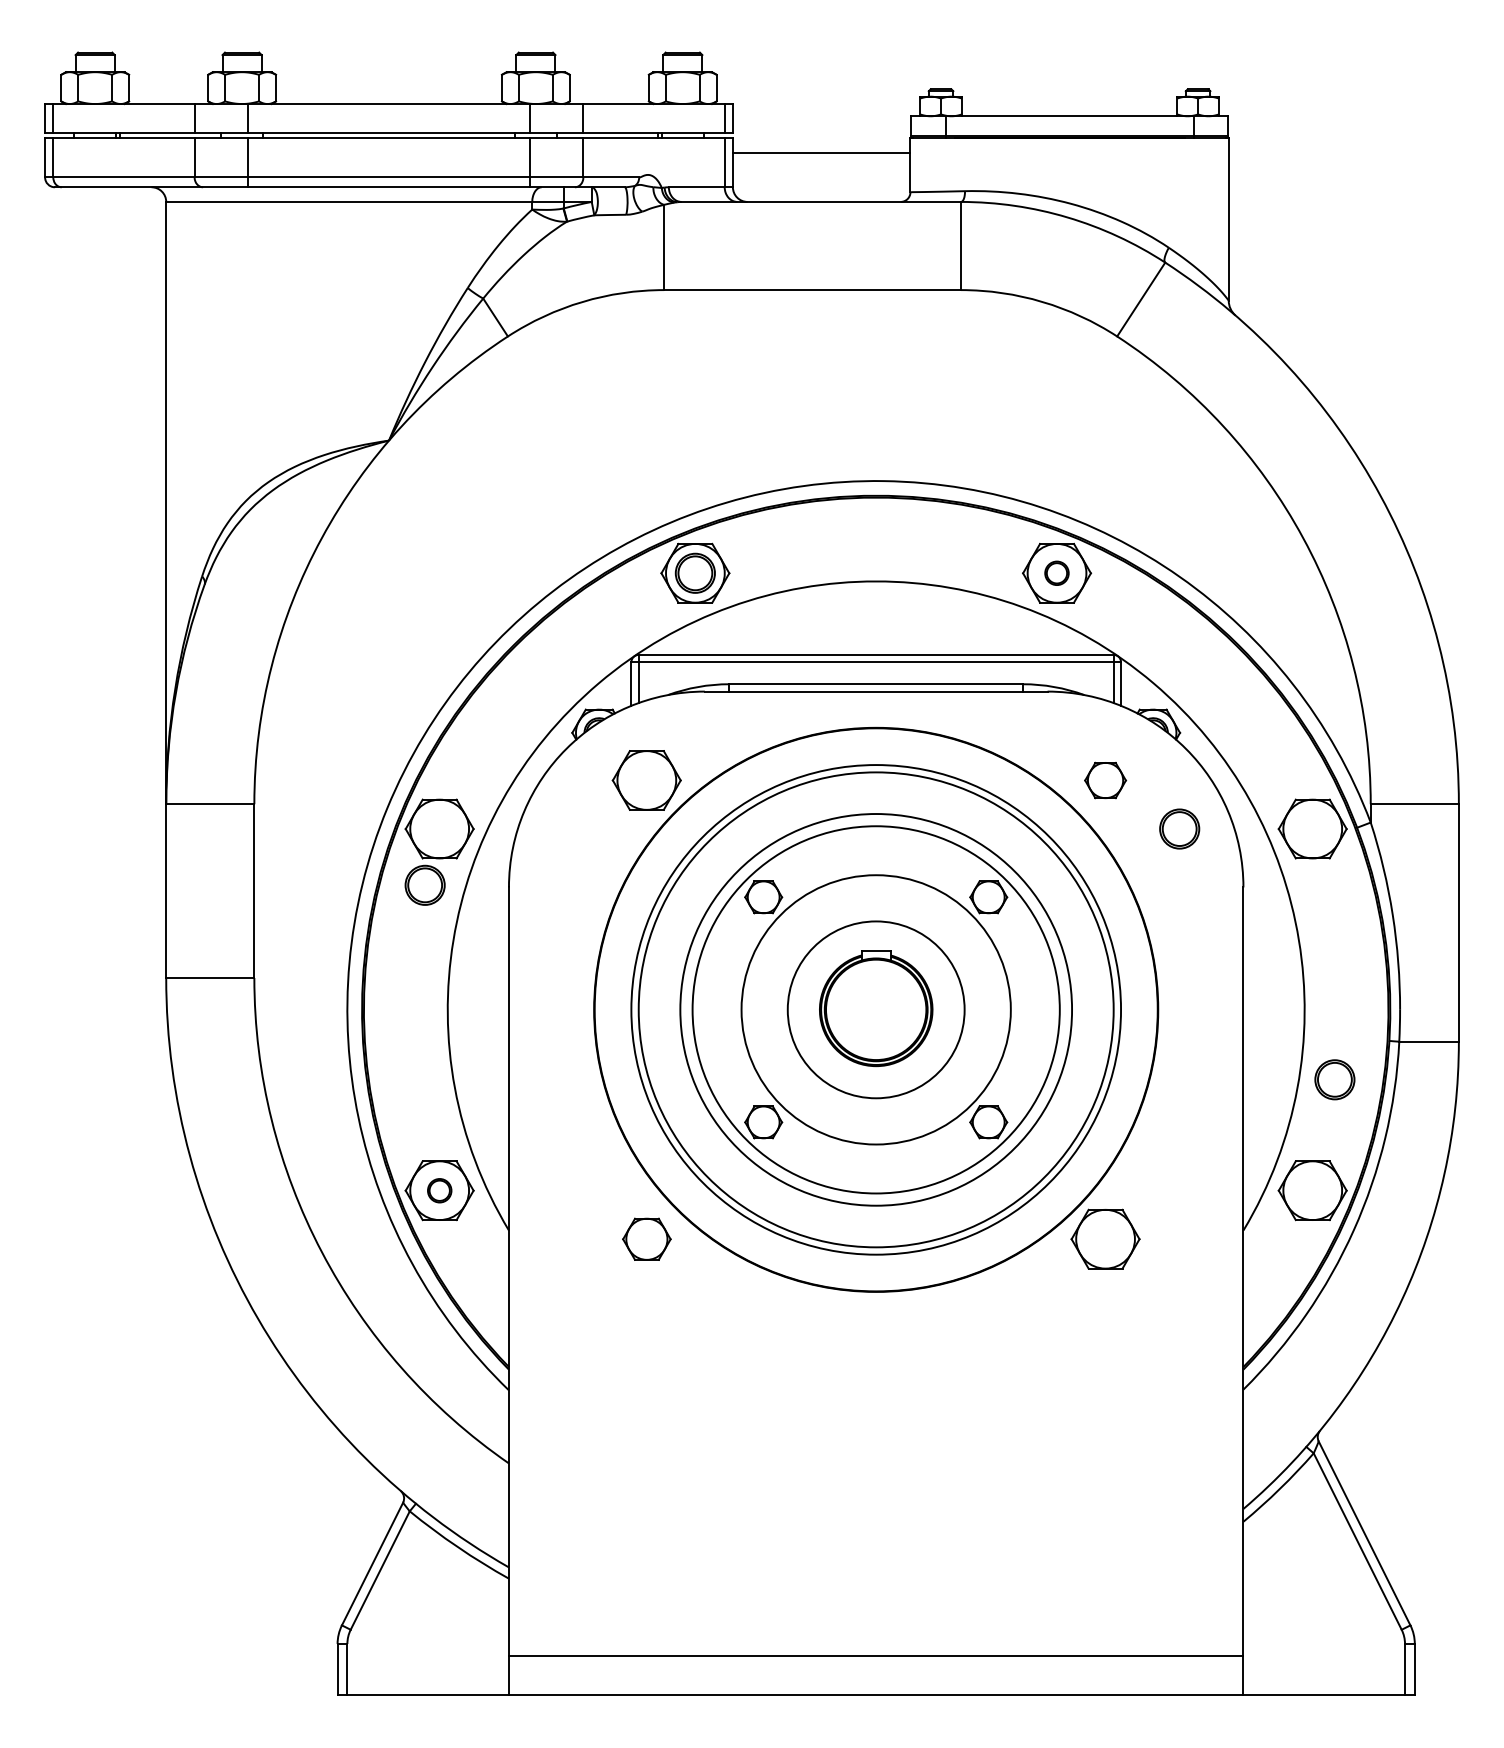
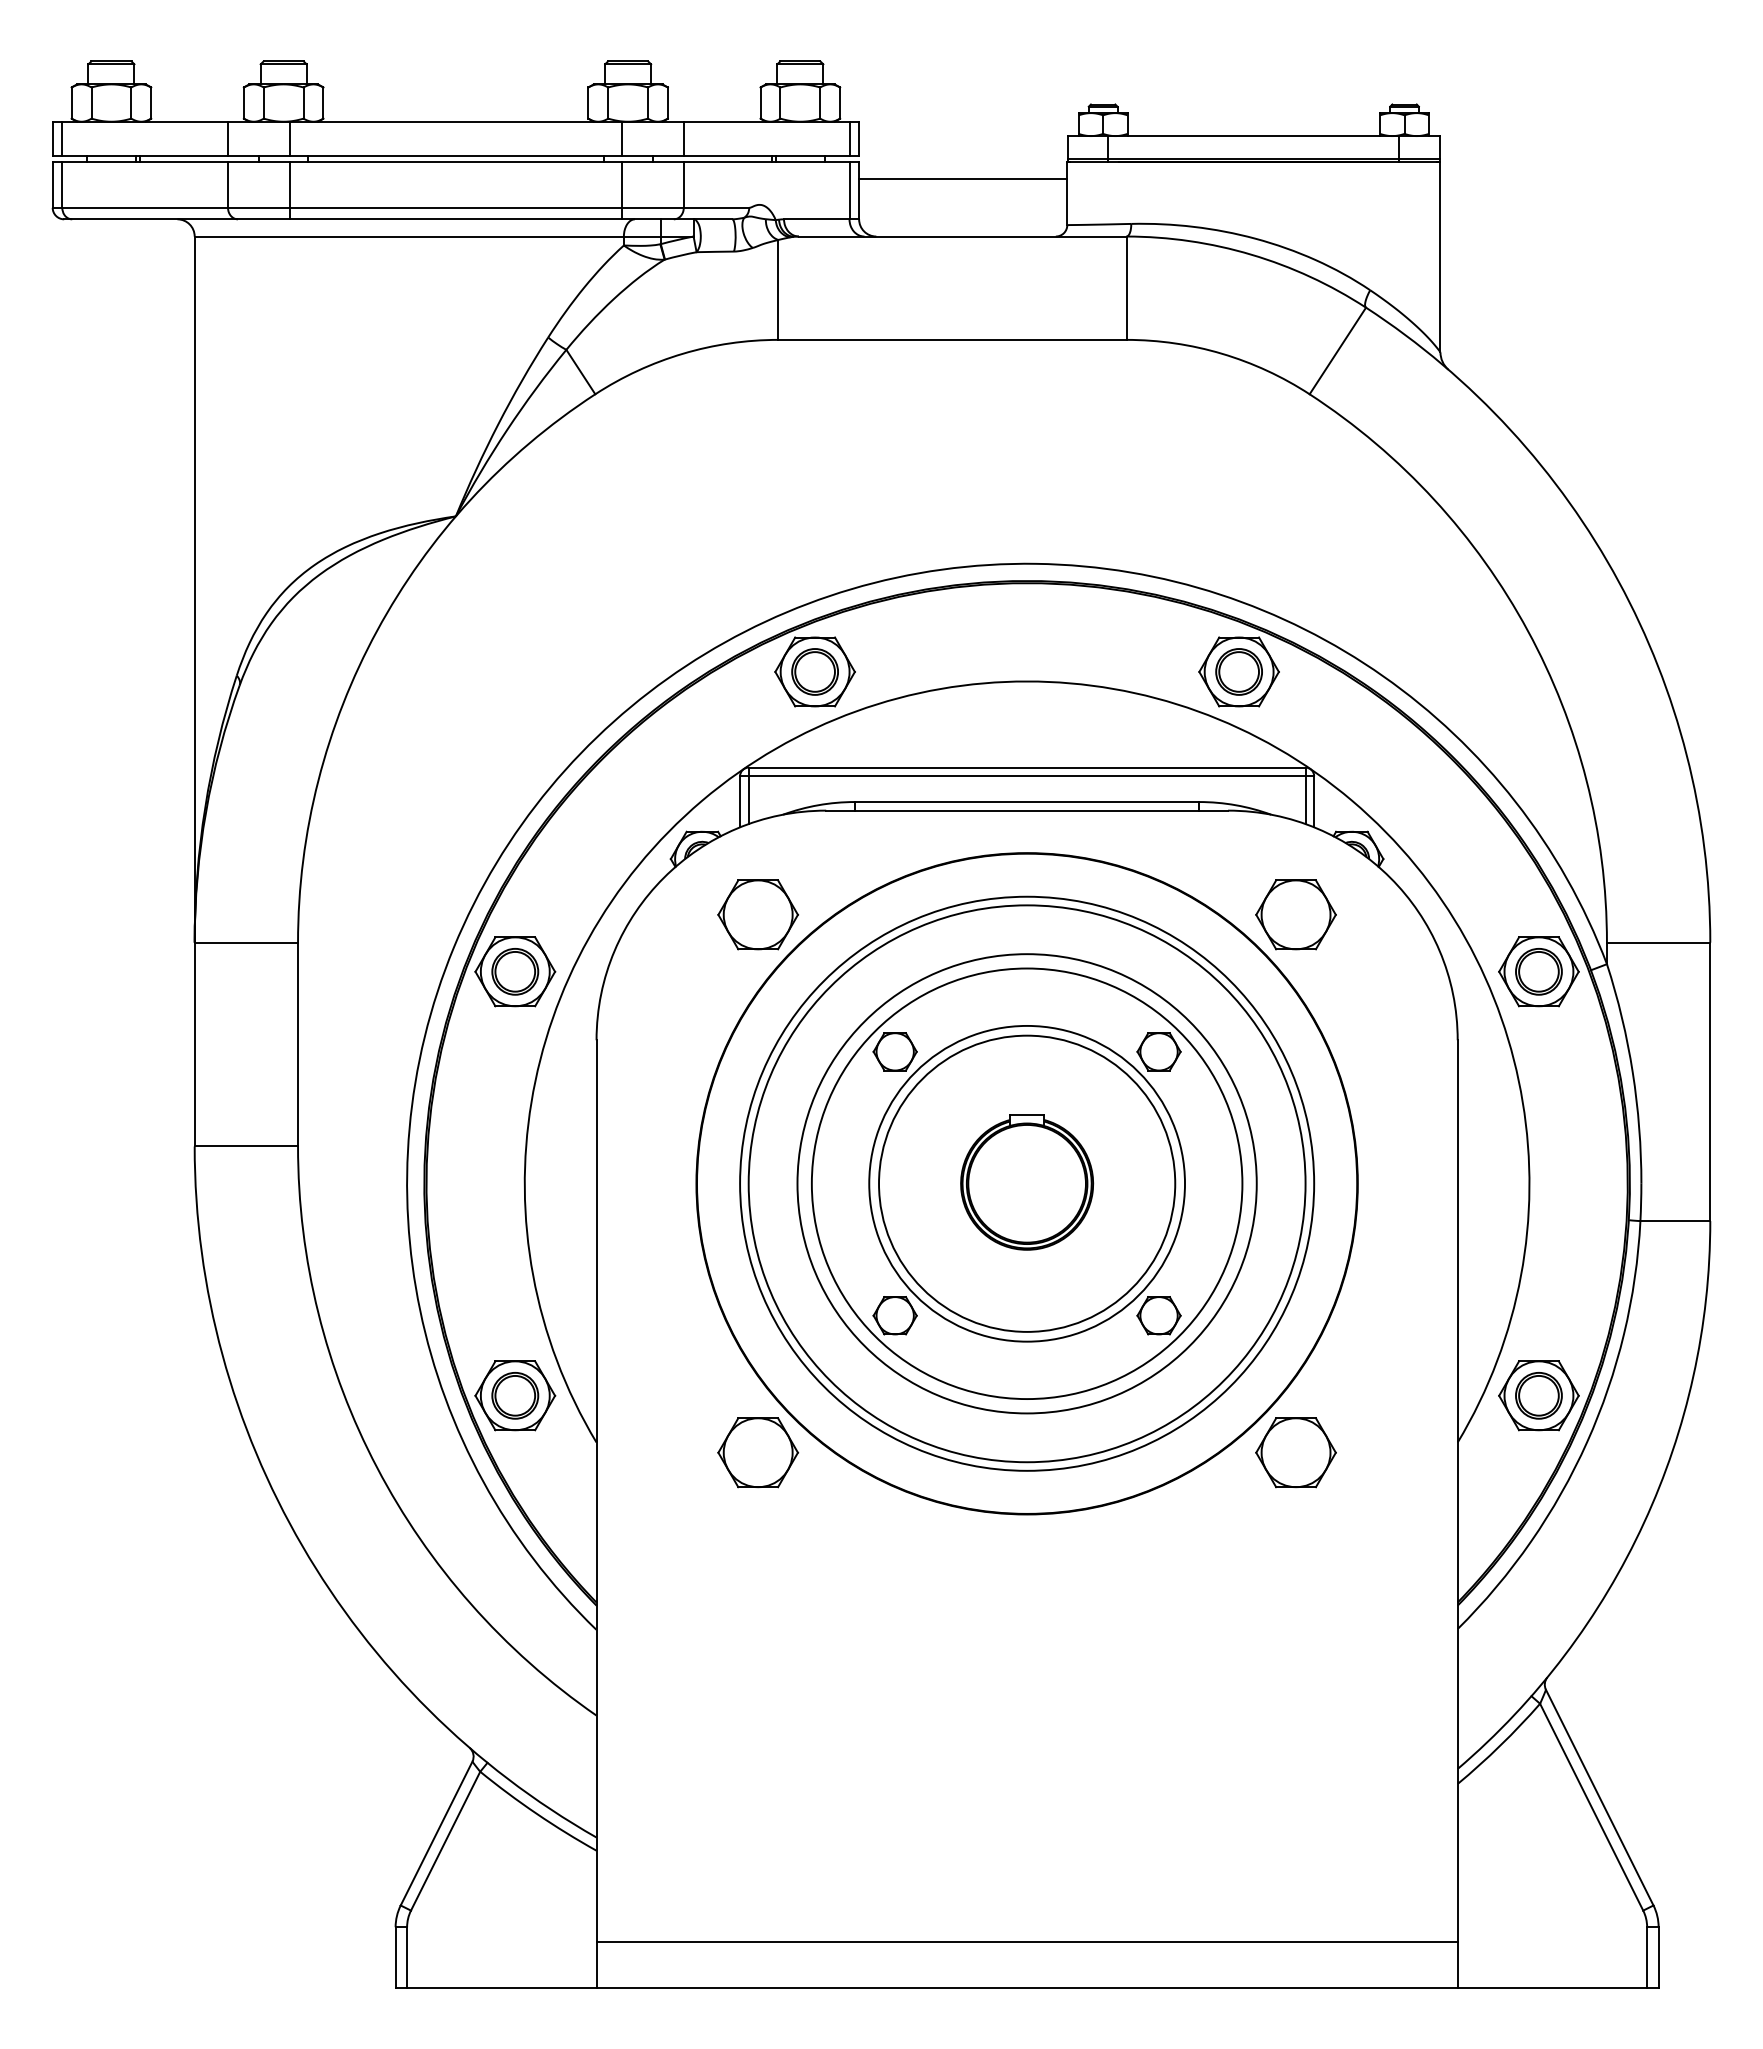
part: (1056, 572) -> (1238, 671), size x1.67
part: (1105, 780) -> (1295, 914), size x1.67
part: (1179, 828) -> (1538, 971), moved
part: (425, 885) -> (515, 971), moved
circle: (876, 1009) -> (1027, 1183), size x1.43
part: (1334, 1079) -> (1538, 1395), moved
part: (439, 1190) -> (515, 1395), size x1.67
part: (647, 1239) -> (758, 1452), size x1.43

